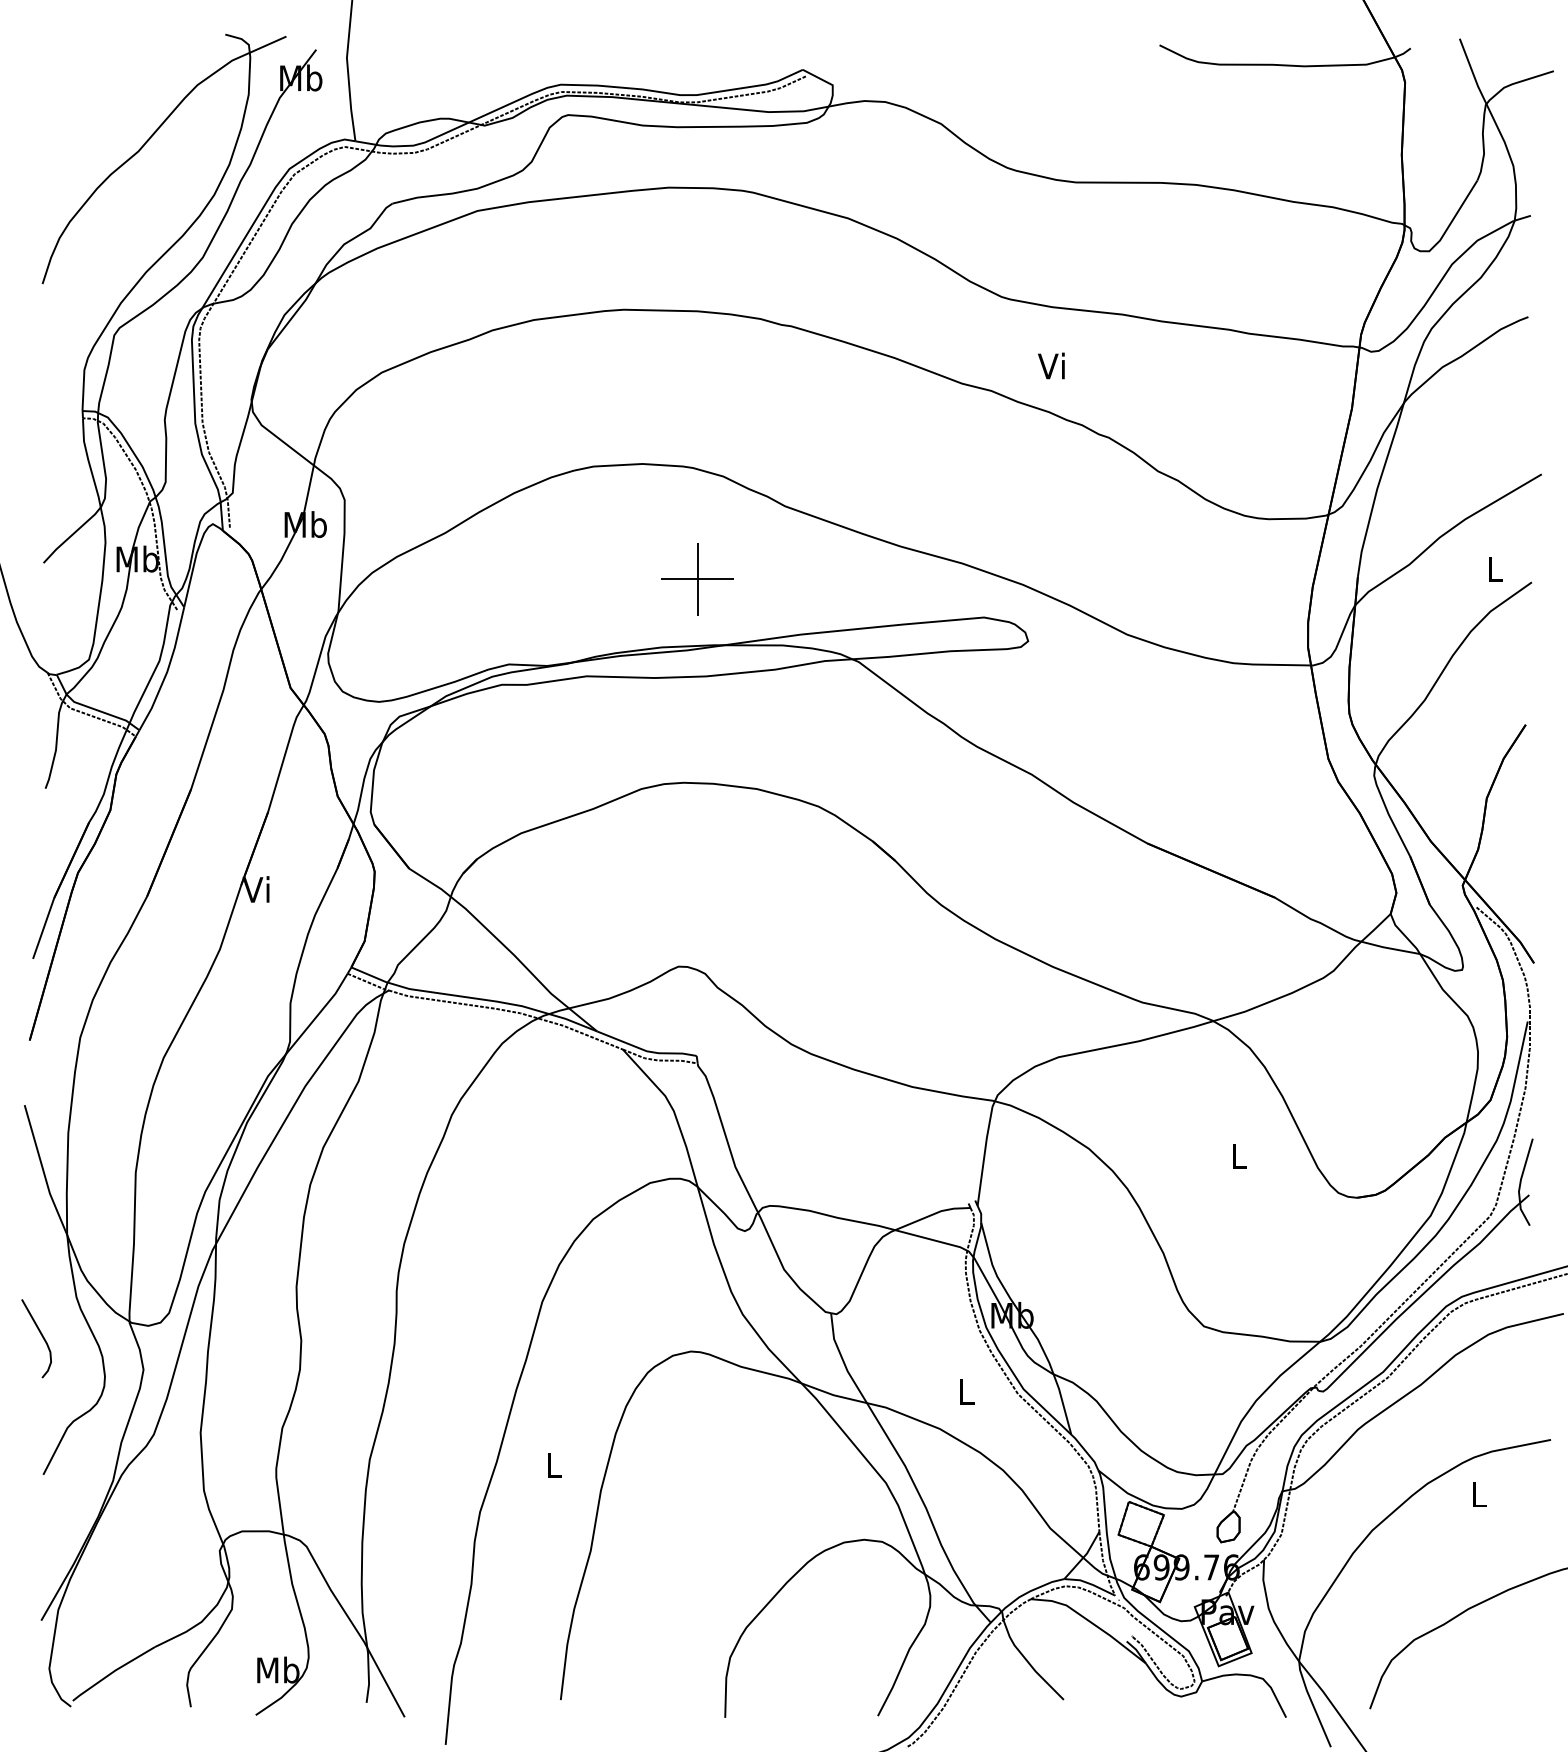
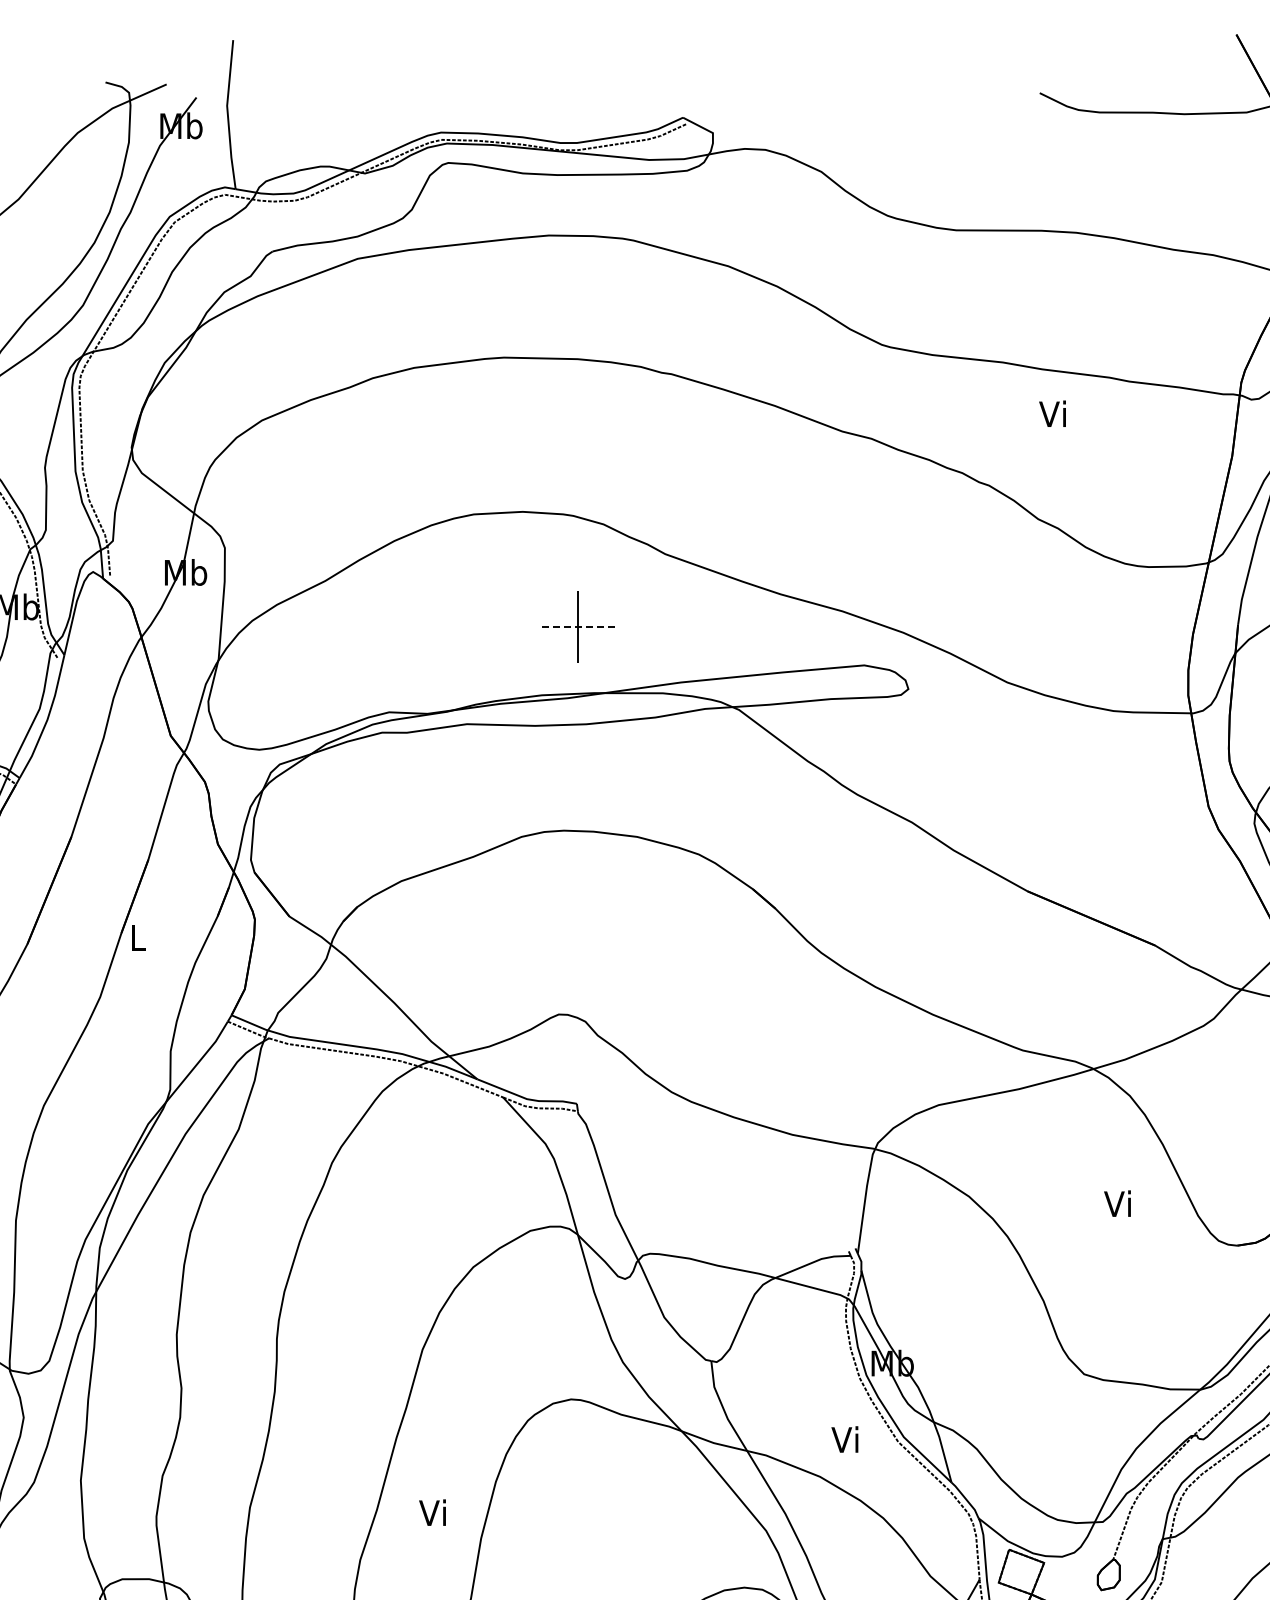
text: (1051, 365) -> (1052, 413), moved
line: (698, 579) -> (578, 627), solid -> dashed
text: (255, 889) -> (135, 937), Vi -> L
text: (1236, 1155) -> (1116, 1203), L -> Vi
text: (964, 1391) -> (844, 1439), L -> Vi
text: (552, 1464) -> (432, 1512), L -> Vi

